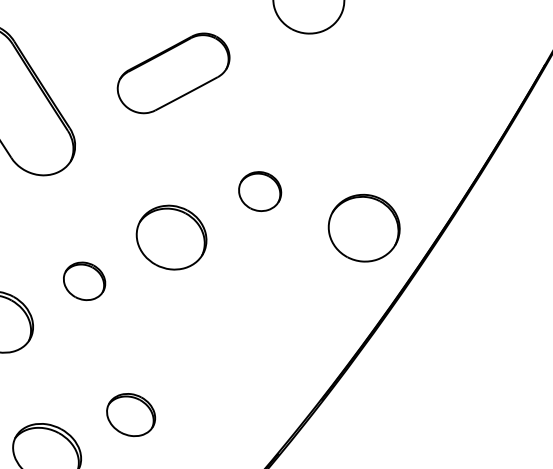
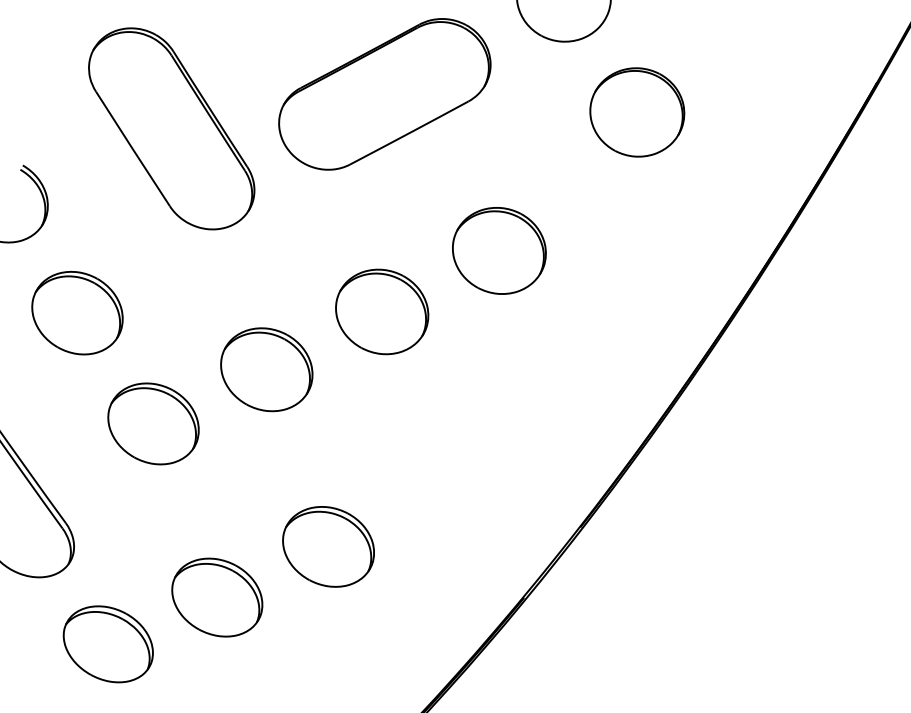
part: (173, 73) -> (384, 94), size x1.43
part: (260, 191) -> (499, 250), size x1.67
part: (364, 228) -> (637, 112), moved
part: (84, 281) -> (266, 369), size x1.67
part: (131, 414) -> (328, 546), size x1.43

